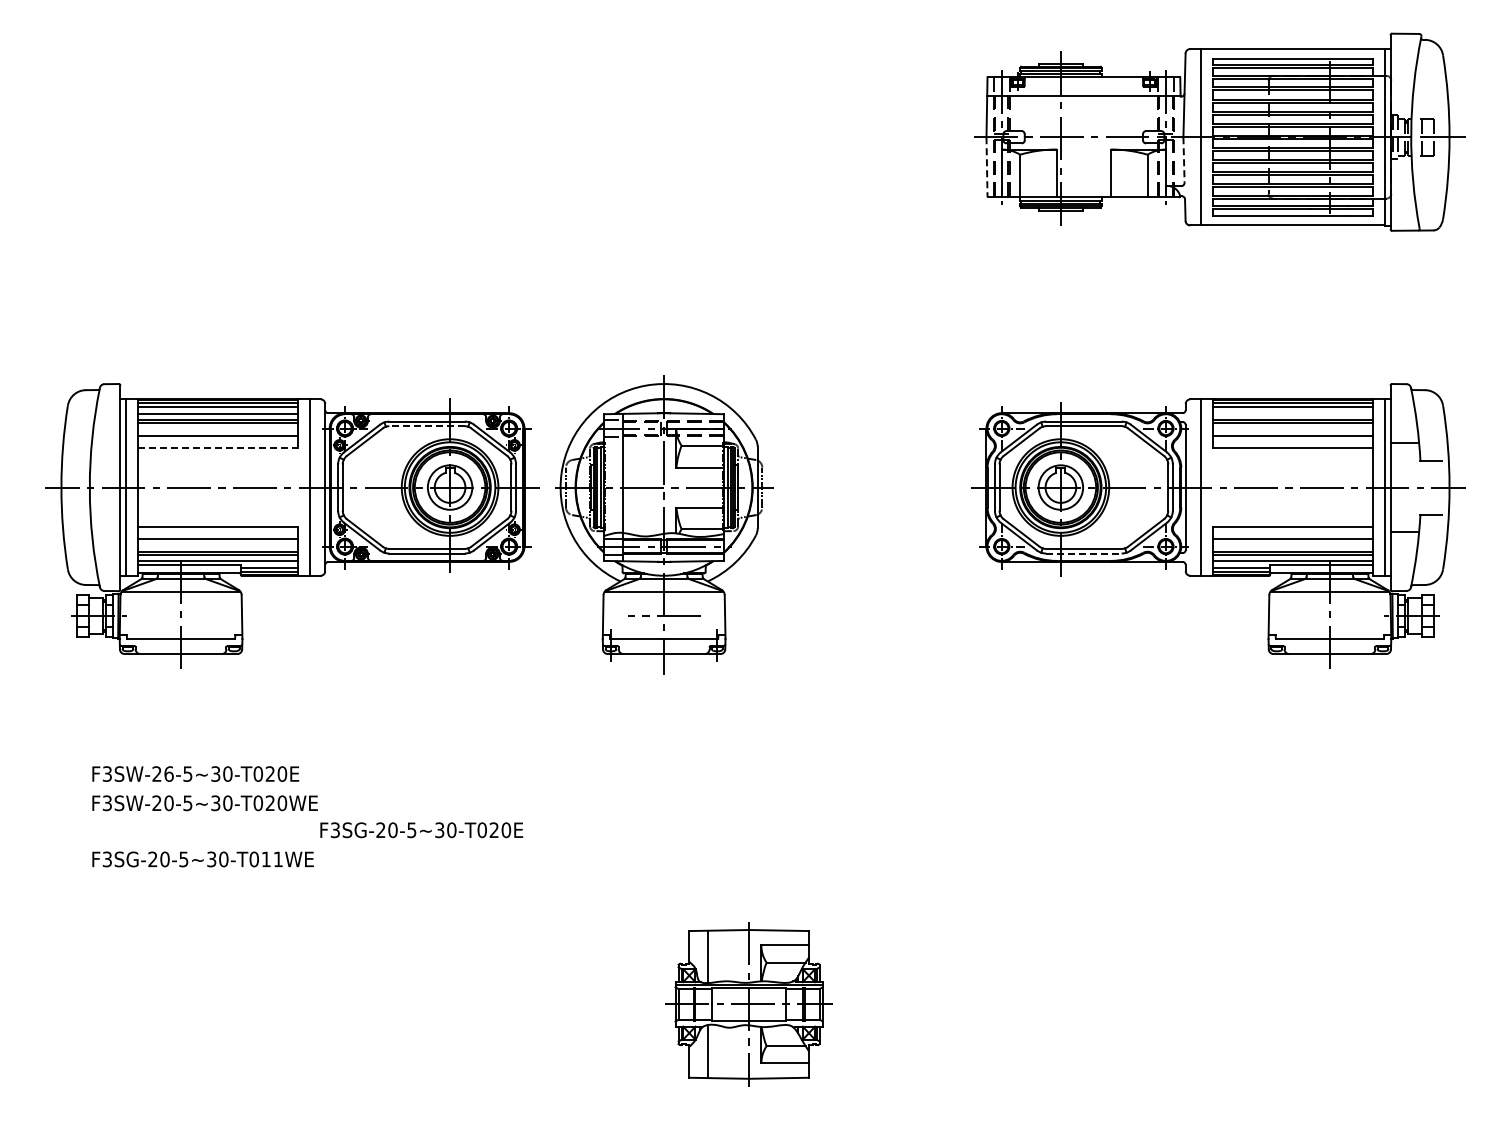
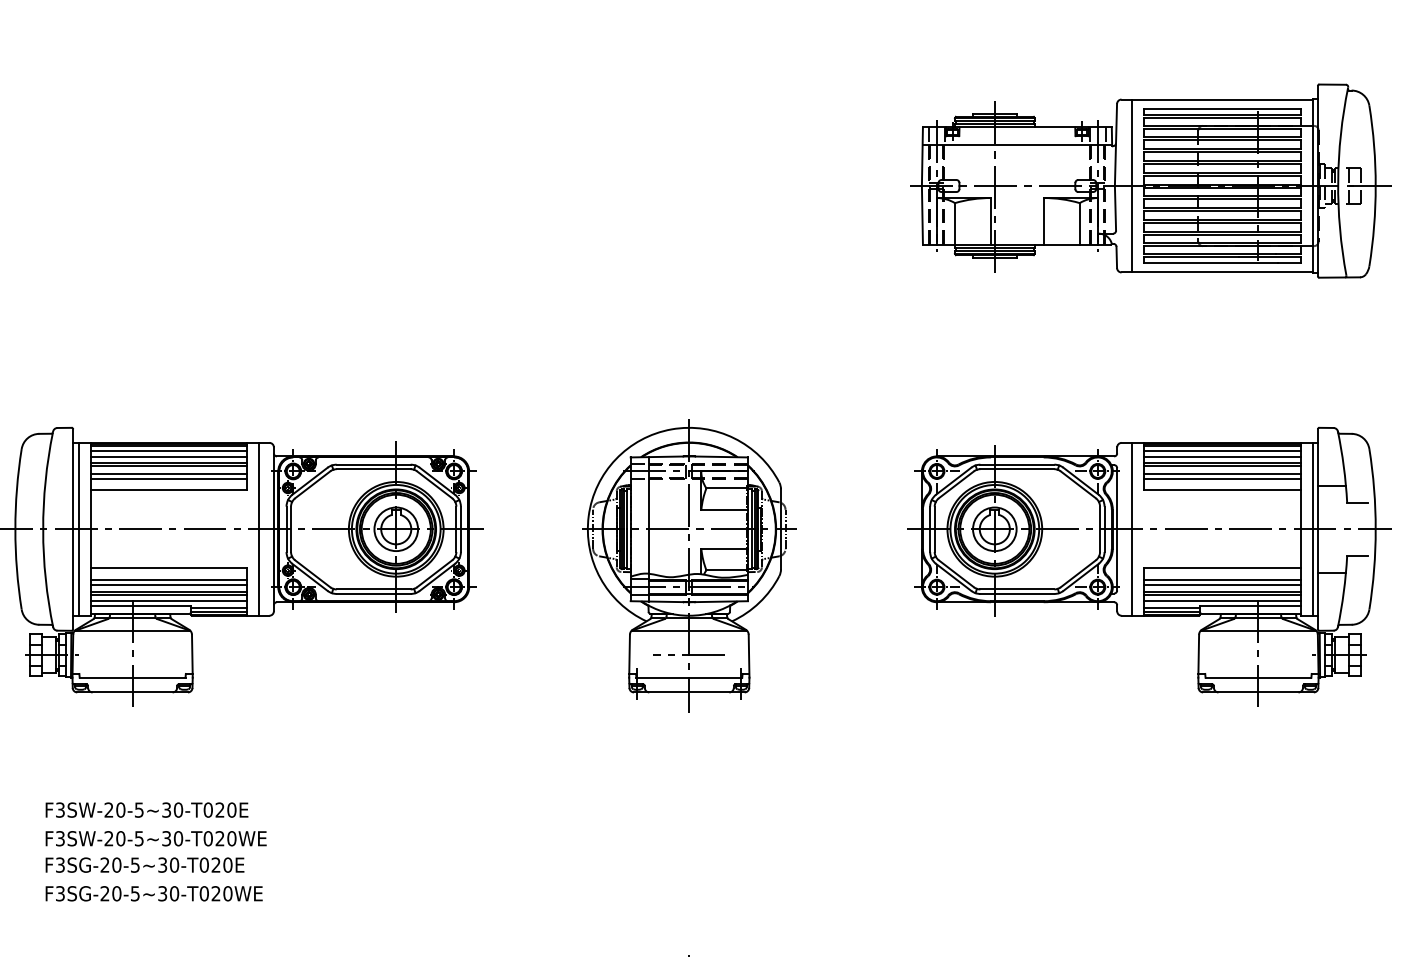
line: (1184, 160) -> (1115, 208), dashed -> solid
line: (987, 167) -> (922, 215), dashed -> solid
line: (1292, 414) -> (1221, 457), added
line: (427, 426) -> (374, 469), dashed -> solid
line: (217, 430) -> (168, 473), added
line: (1292, 430) -> (1221, 473), added
line: (217, 447) -> (168, 490), dashed -> solid
part: (664, 524) -> (689, 565), moved
line: (217, 544) -> (168, 585), added
line: (1292, 544) -> (1221, 585), added
line: (1083, 553) -> (1016, 593), dashed -> solid
text: (168, 773) -> (120, 809), F3SW-26-5~30-T020E -> F3SW-20-5~30-T020E
text: (421, 830) -> (144, 865), moved
text: (272, 859) -> (222, 893), F3SG-20-5~30-T011WE -> F3SG-20-5~30-T020WE

